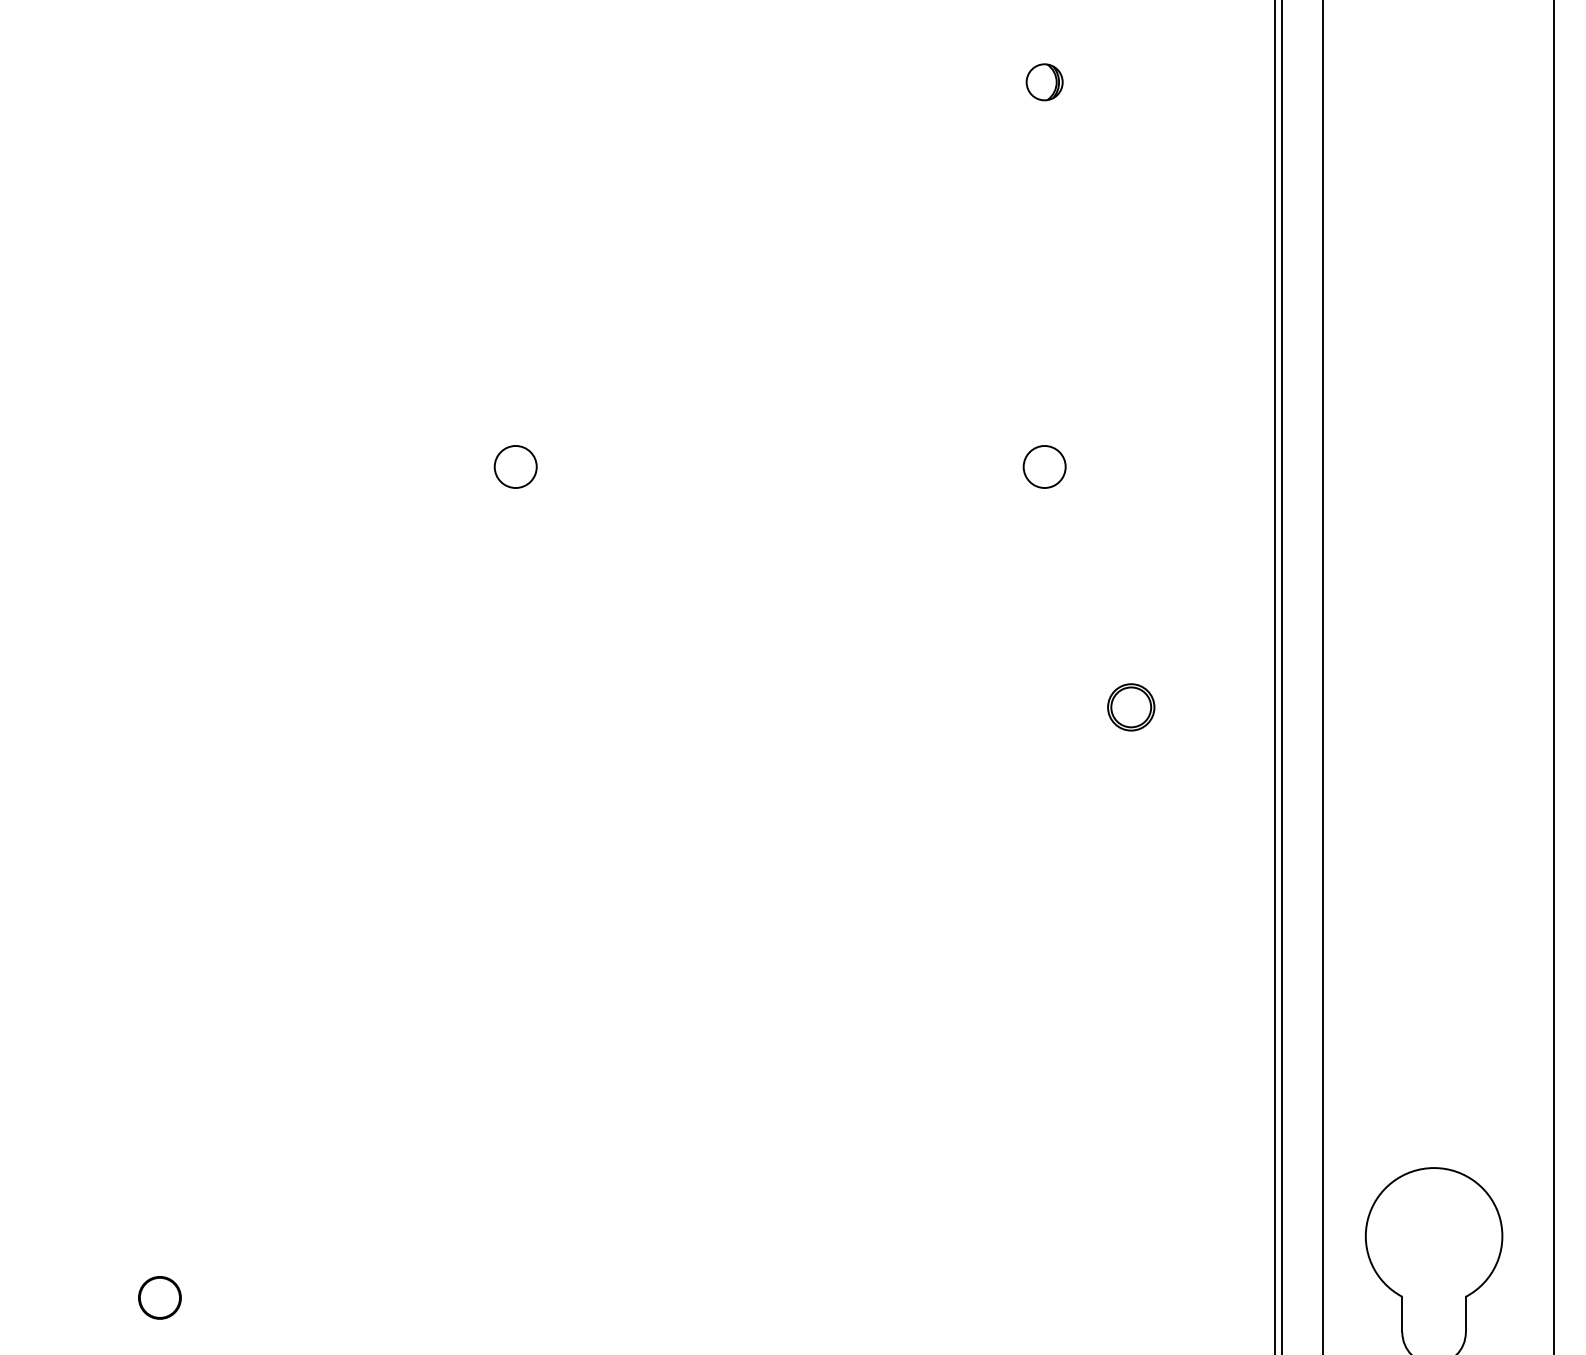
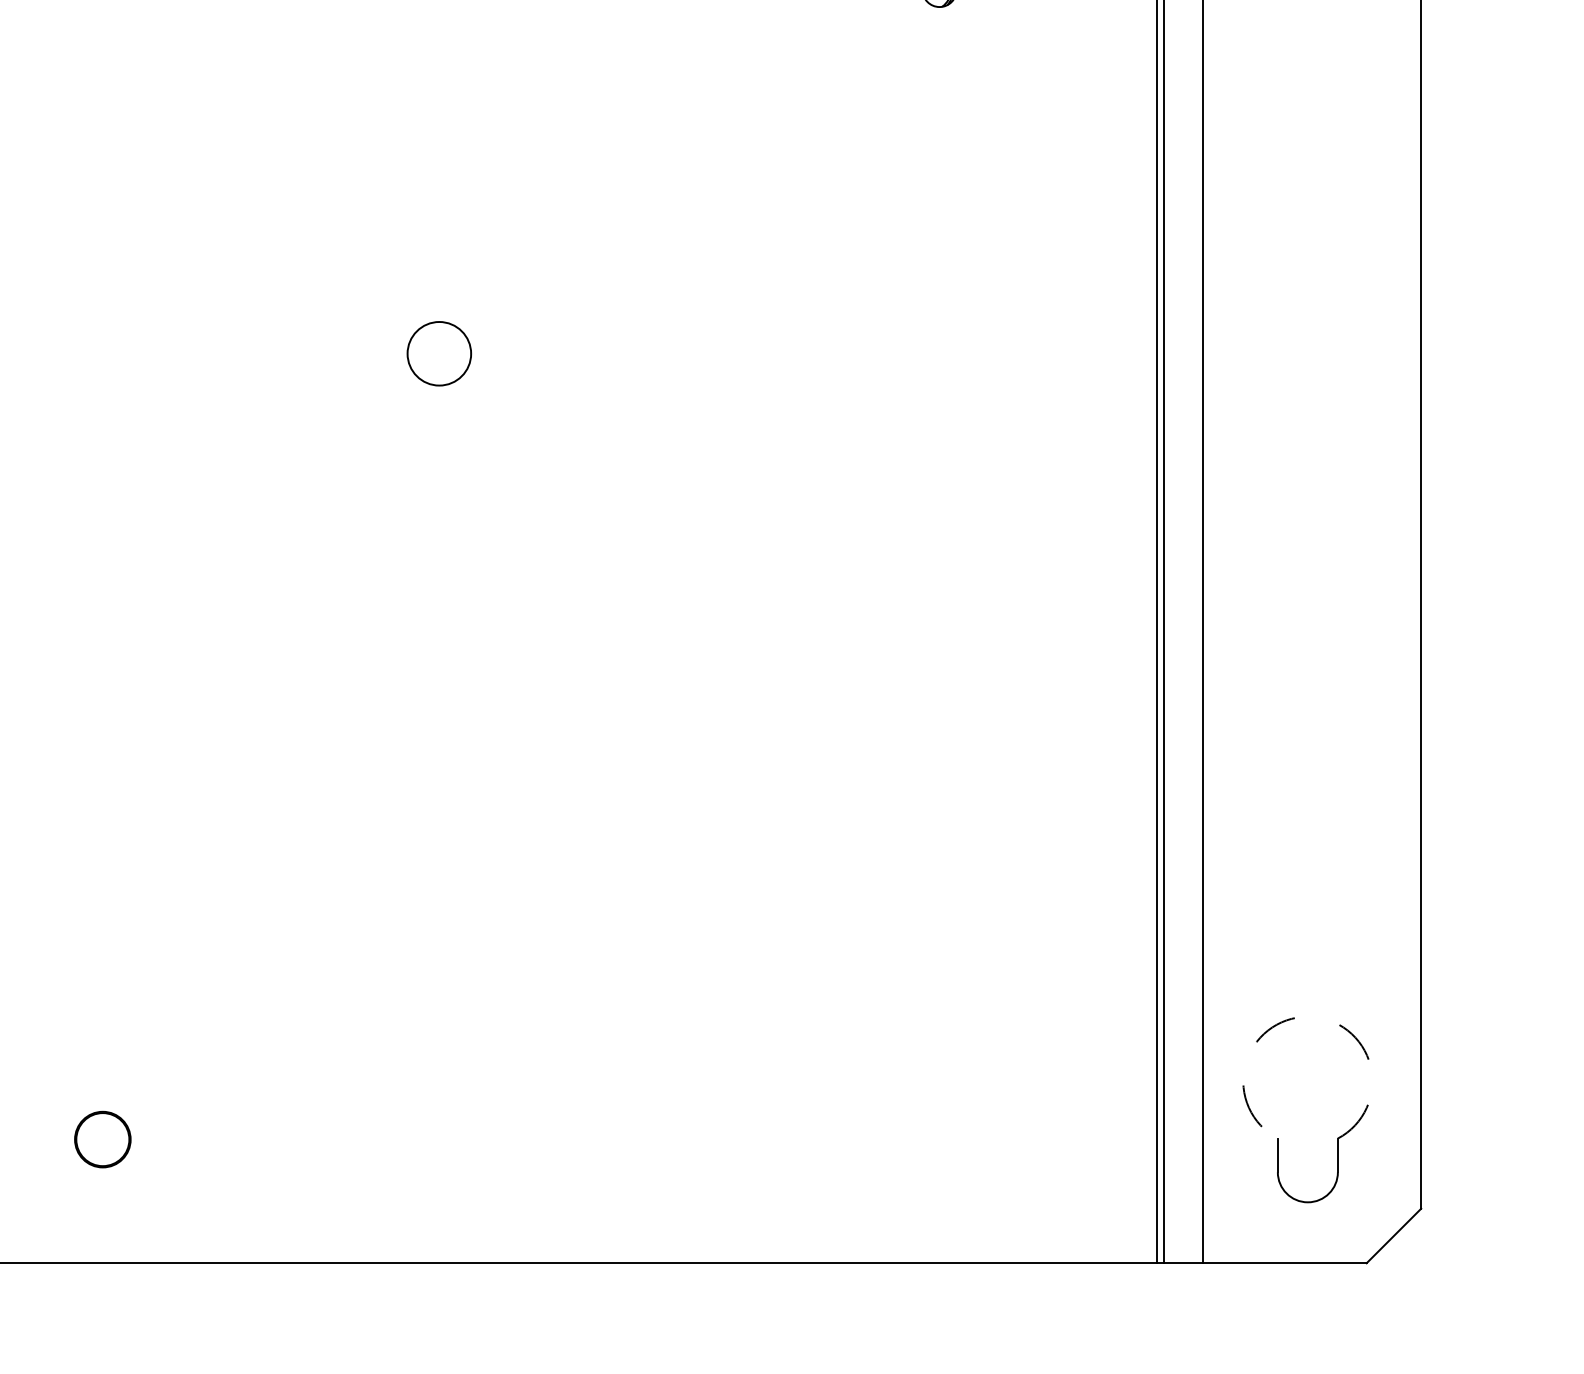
circle: (515, 466) -> (439, 353), size x1.6
circle: (1044, 466) -> (939, 353), removed
part: (1131, 706) -> (1021, 580), removed
arc: (1433, 1167) -> (1307, 1016), solid -> dashed
part: (159, 1297) -> (102, 1139), size x1.4

